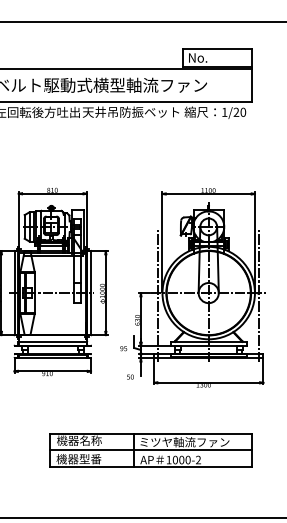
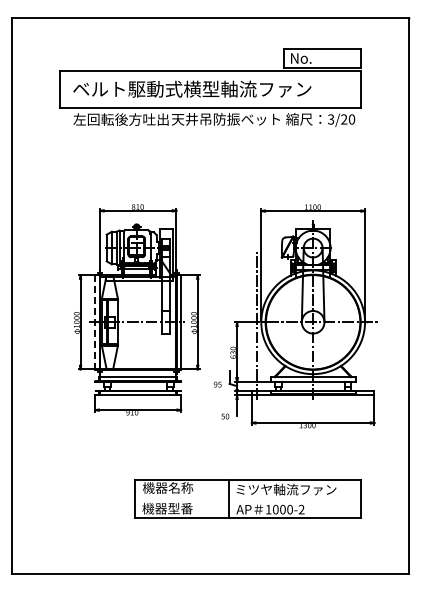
text: (225, 112) -> (331, 119), 1/20 -> 3/20
line: (14, 293) -> (95, 322), solid -> dashed
line: (258, 295) -> (369, 325), removed
line: (151, 450) -> (248, 498), removed

